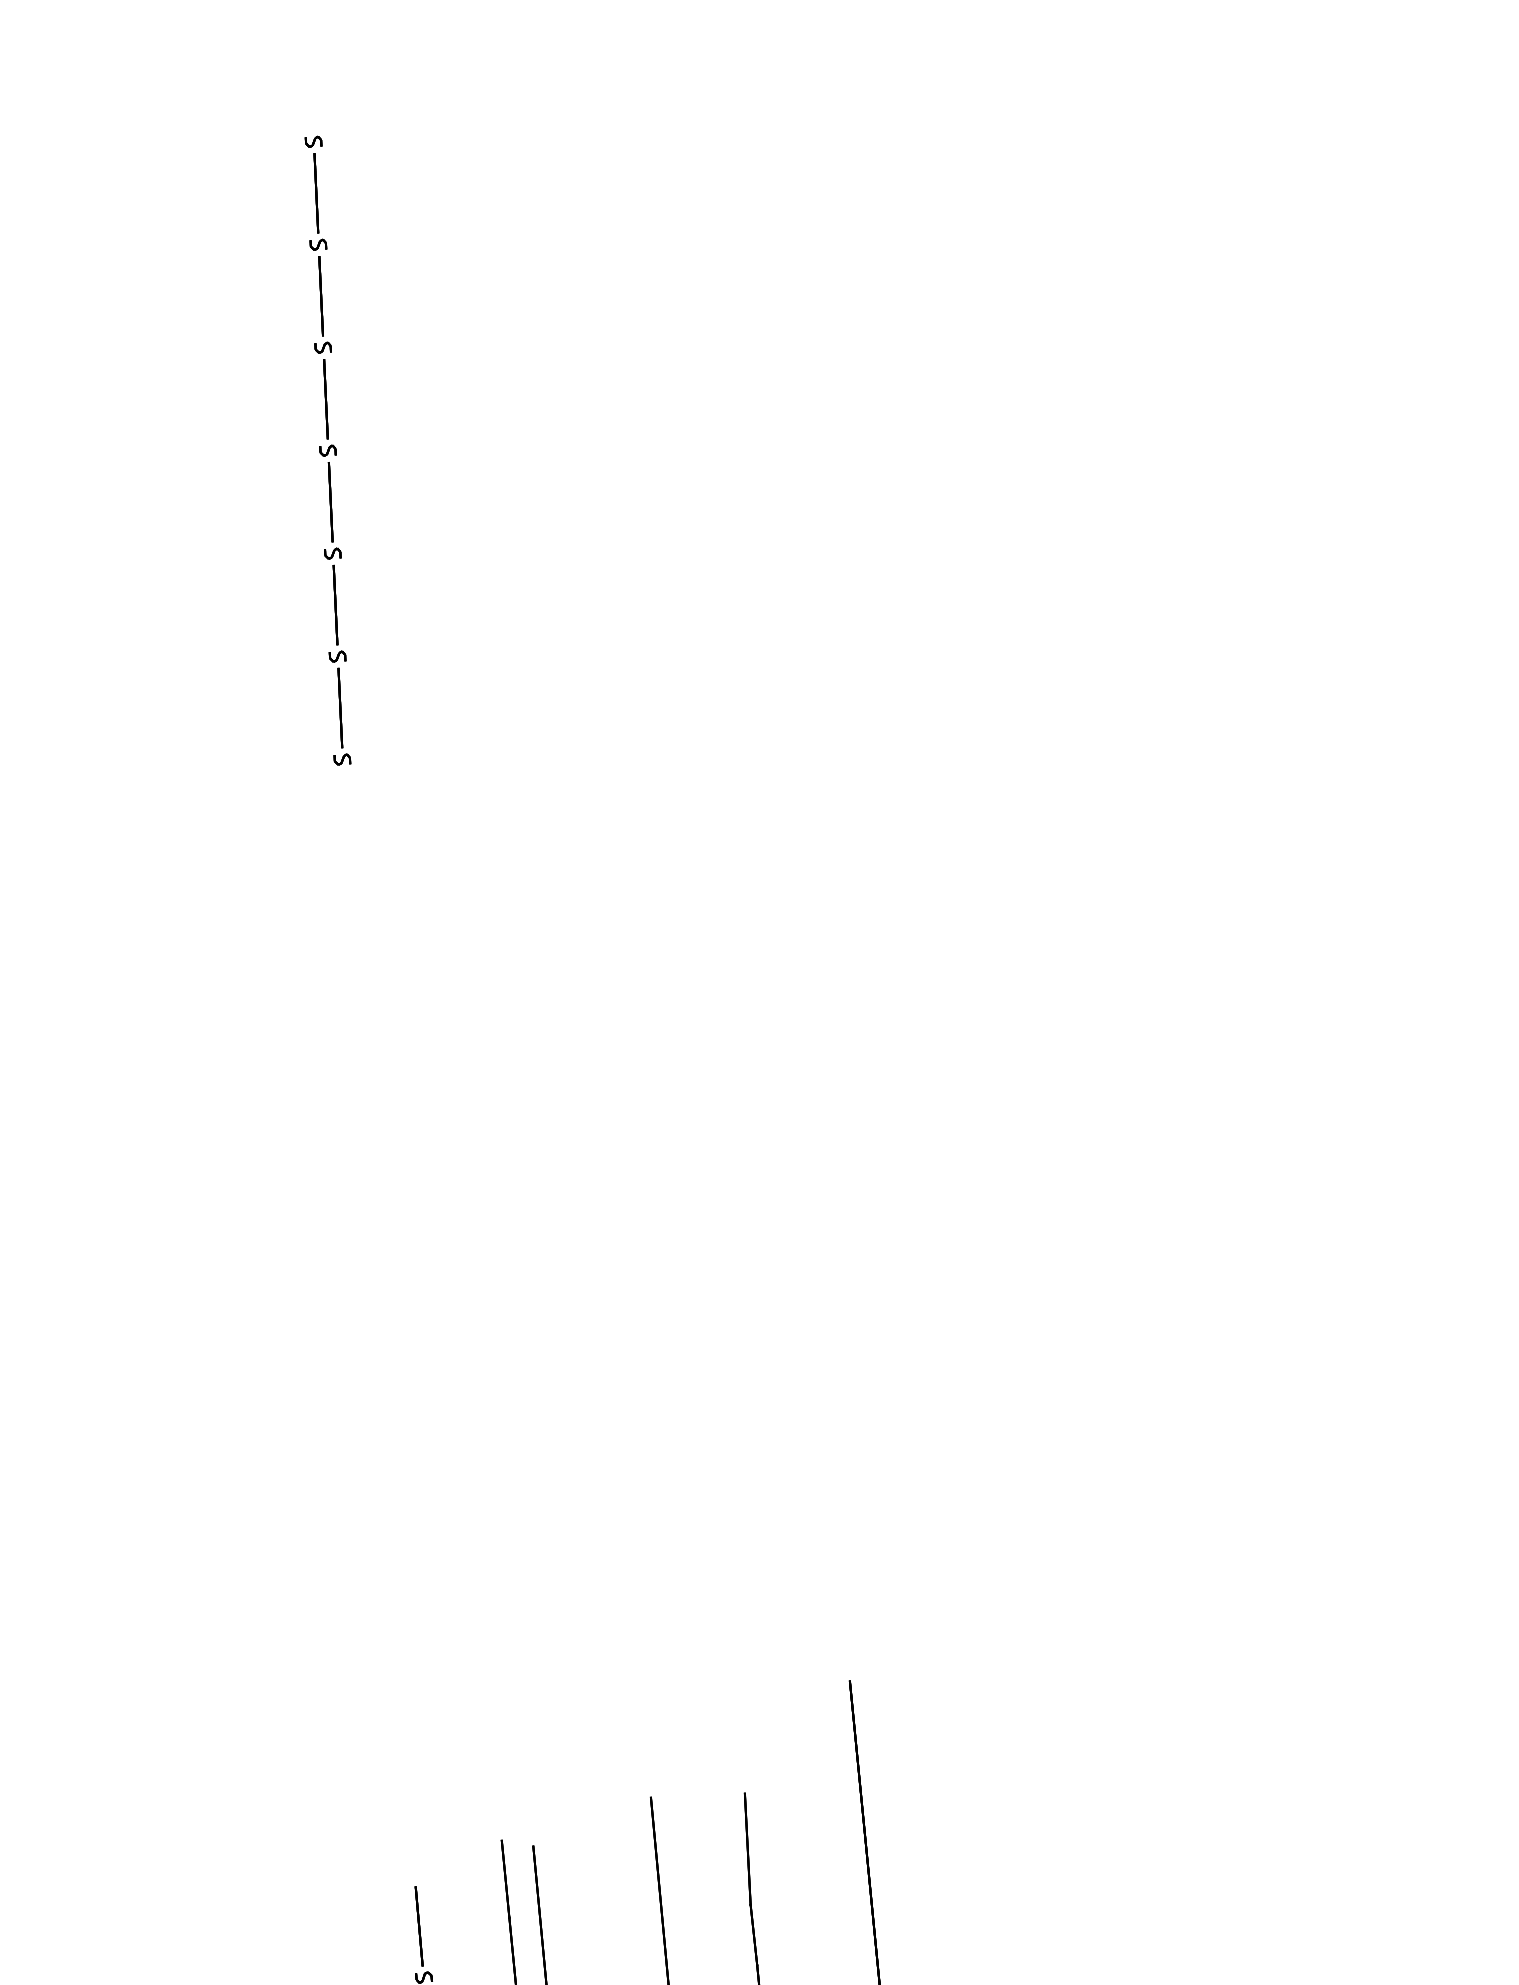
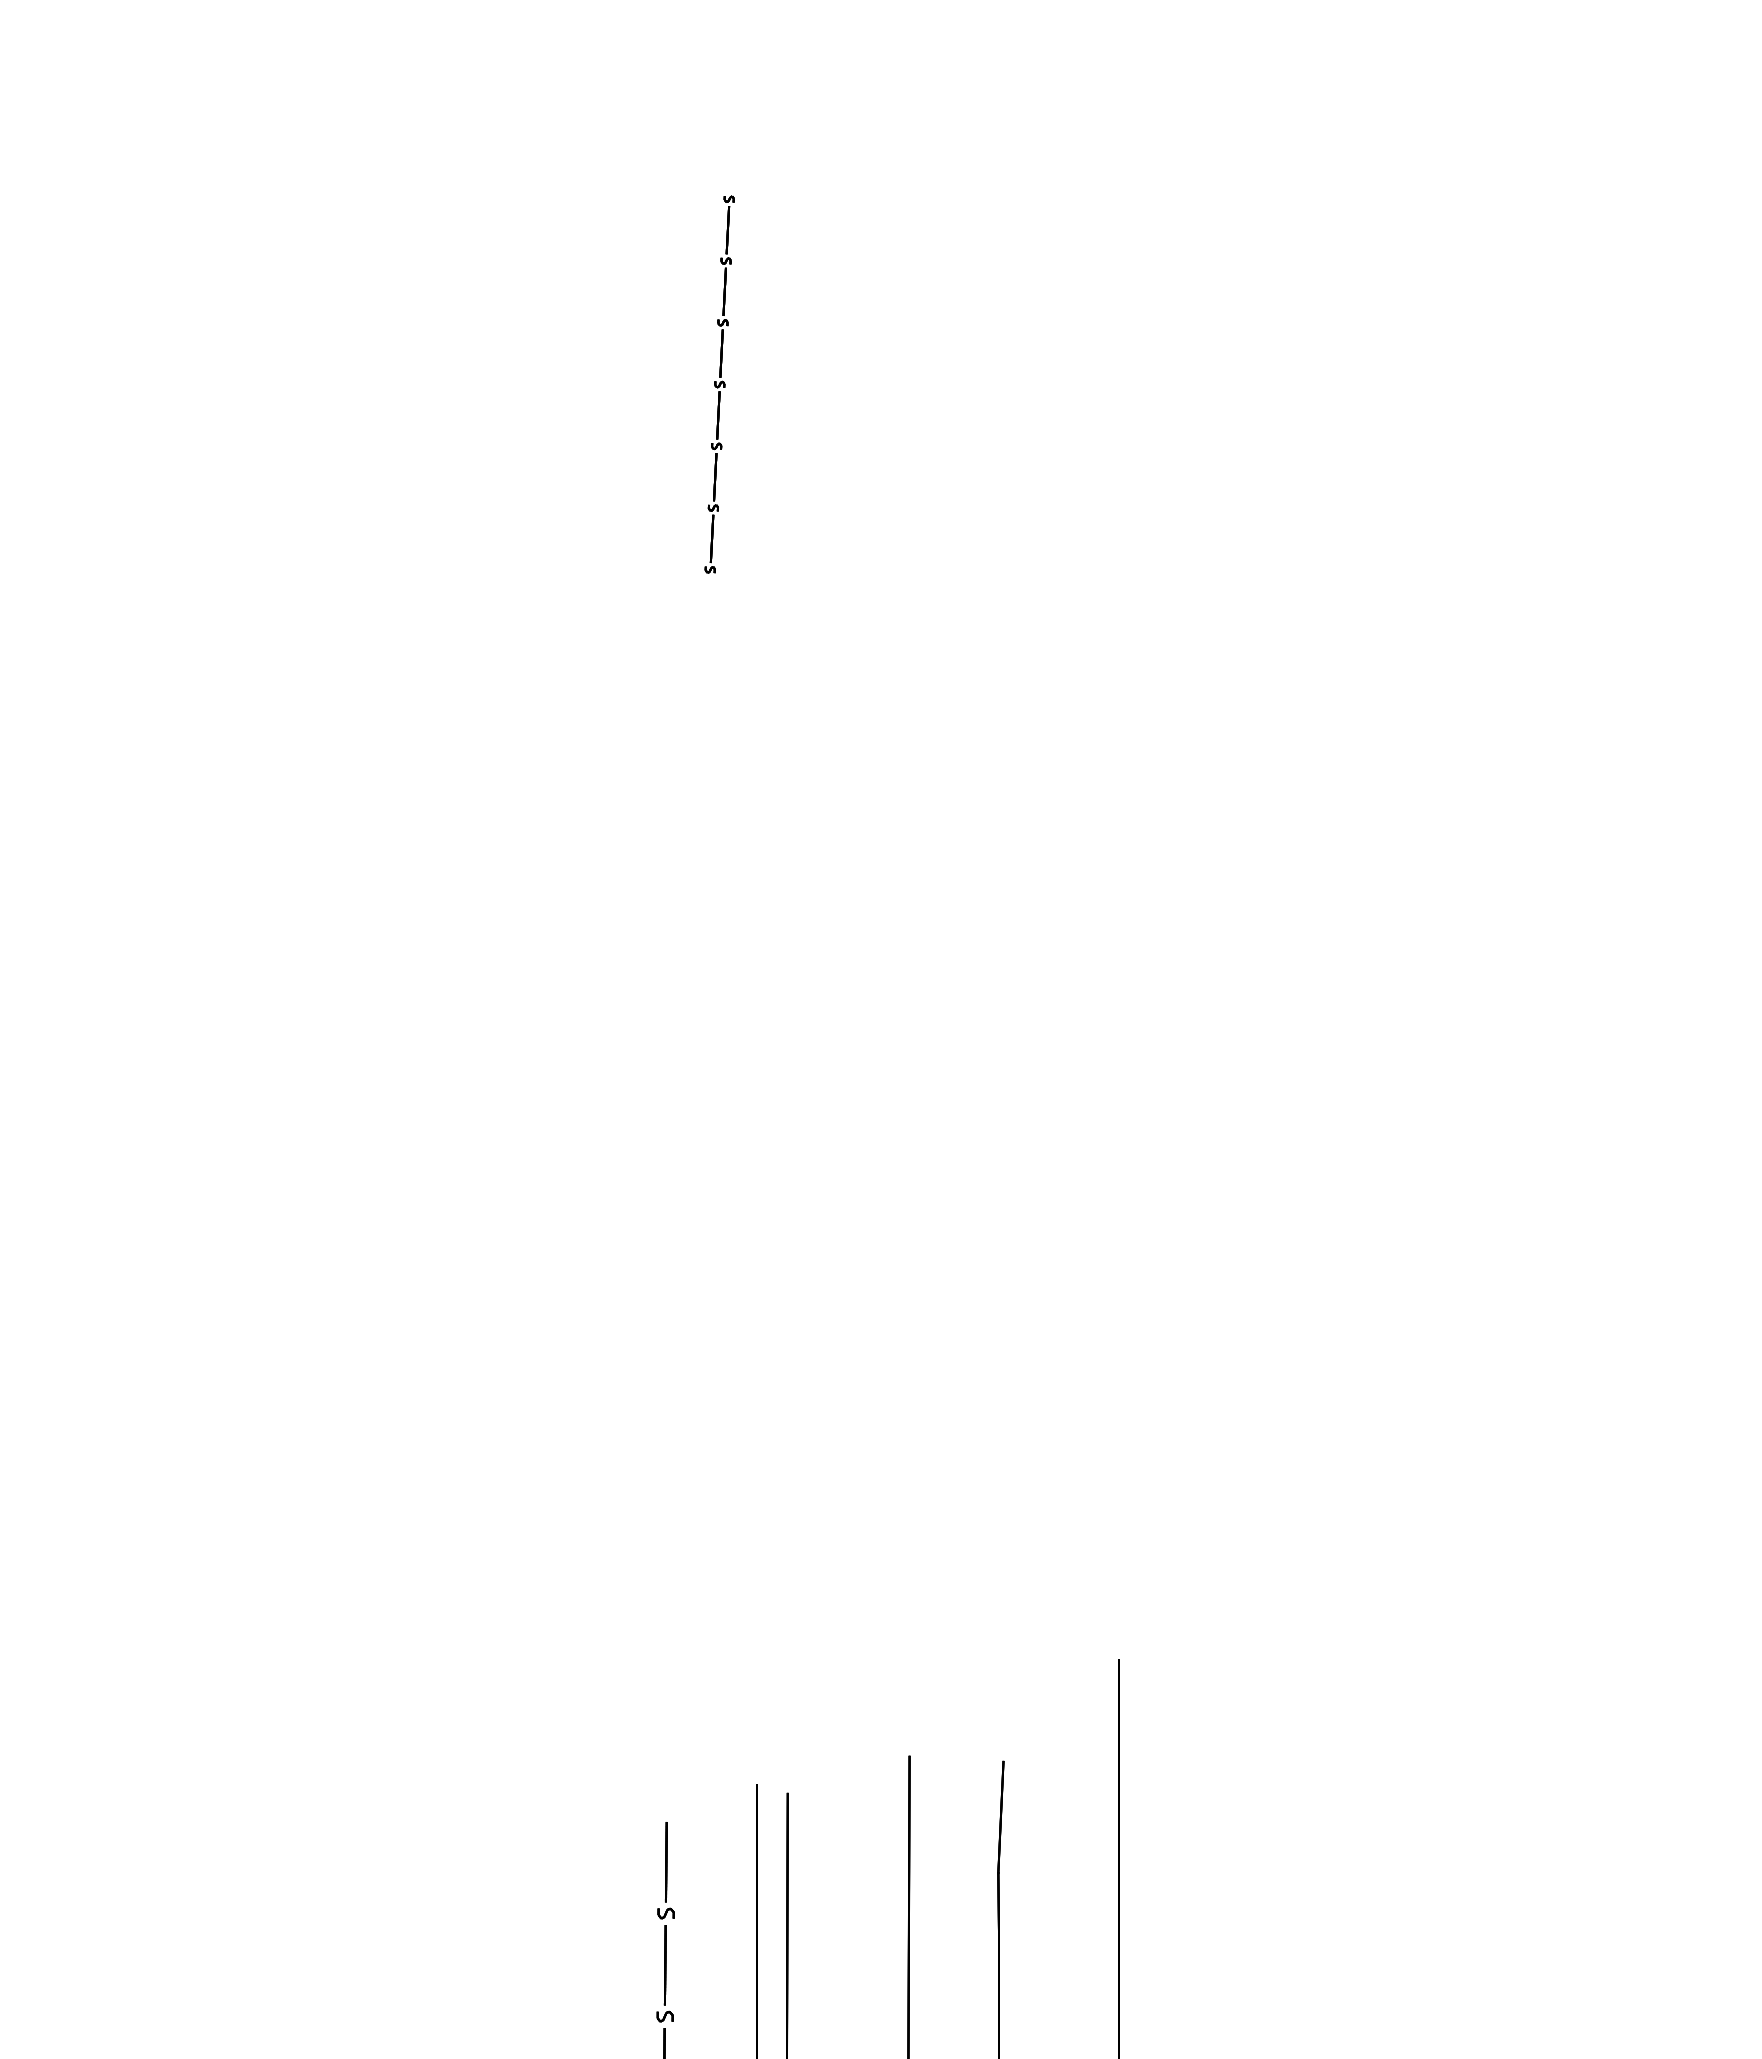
part: (327, 450) -> (719, 384), size x0.6

